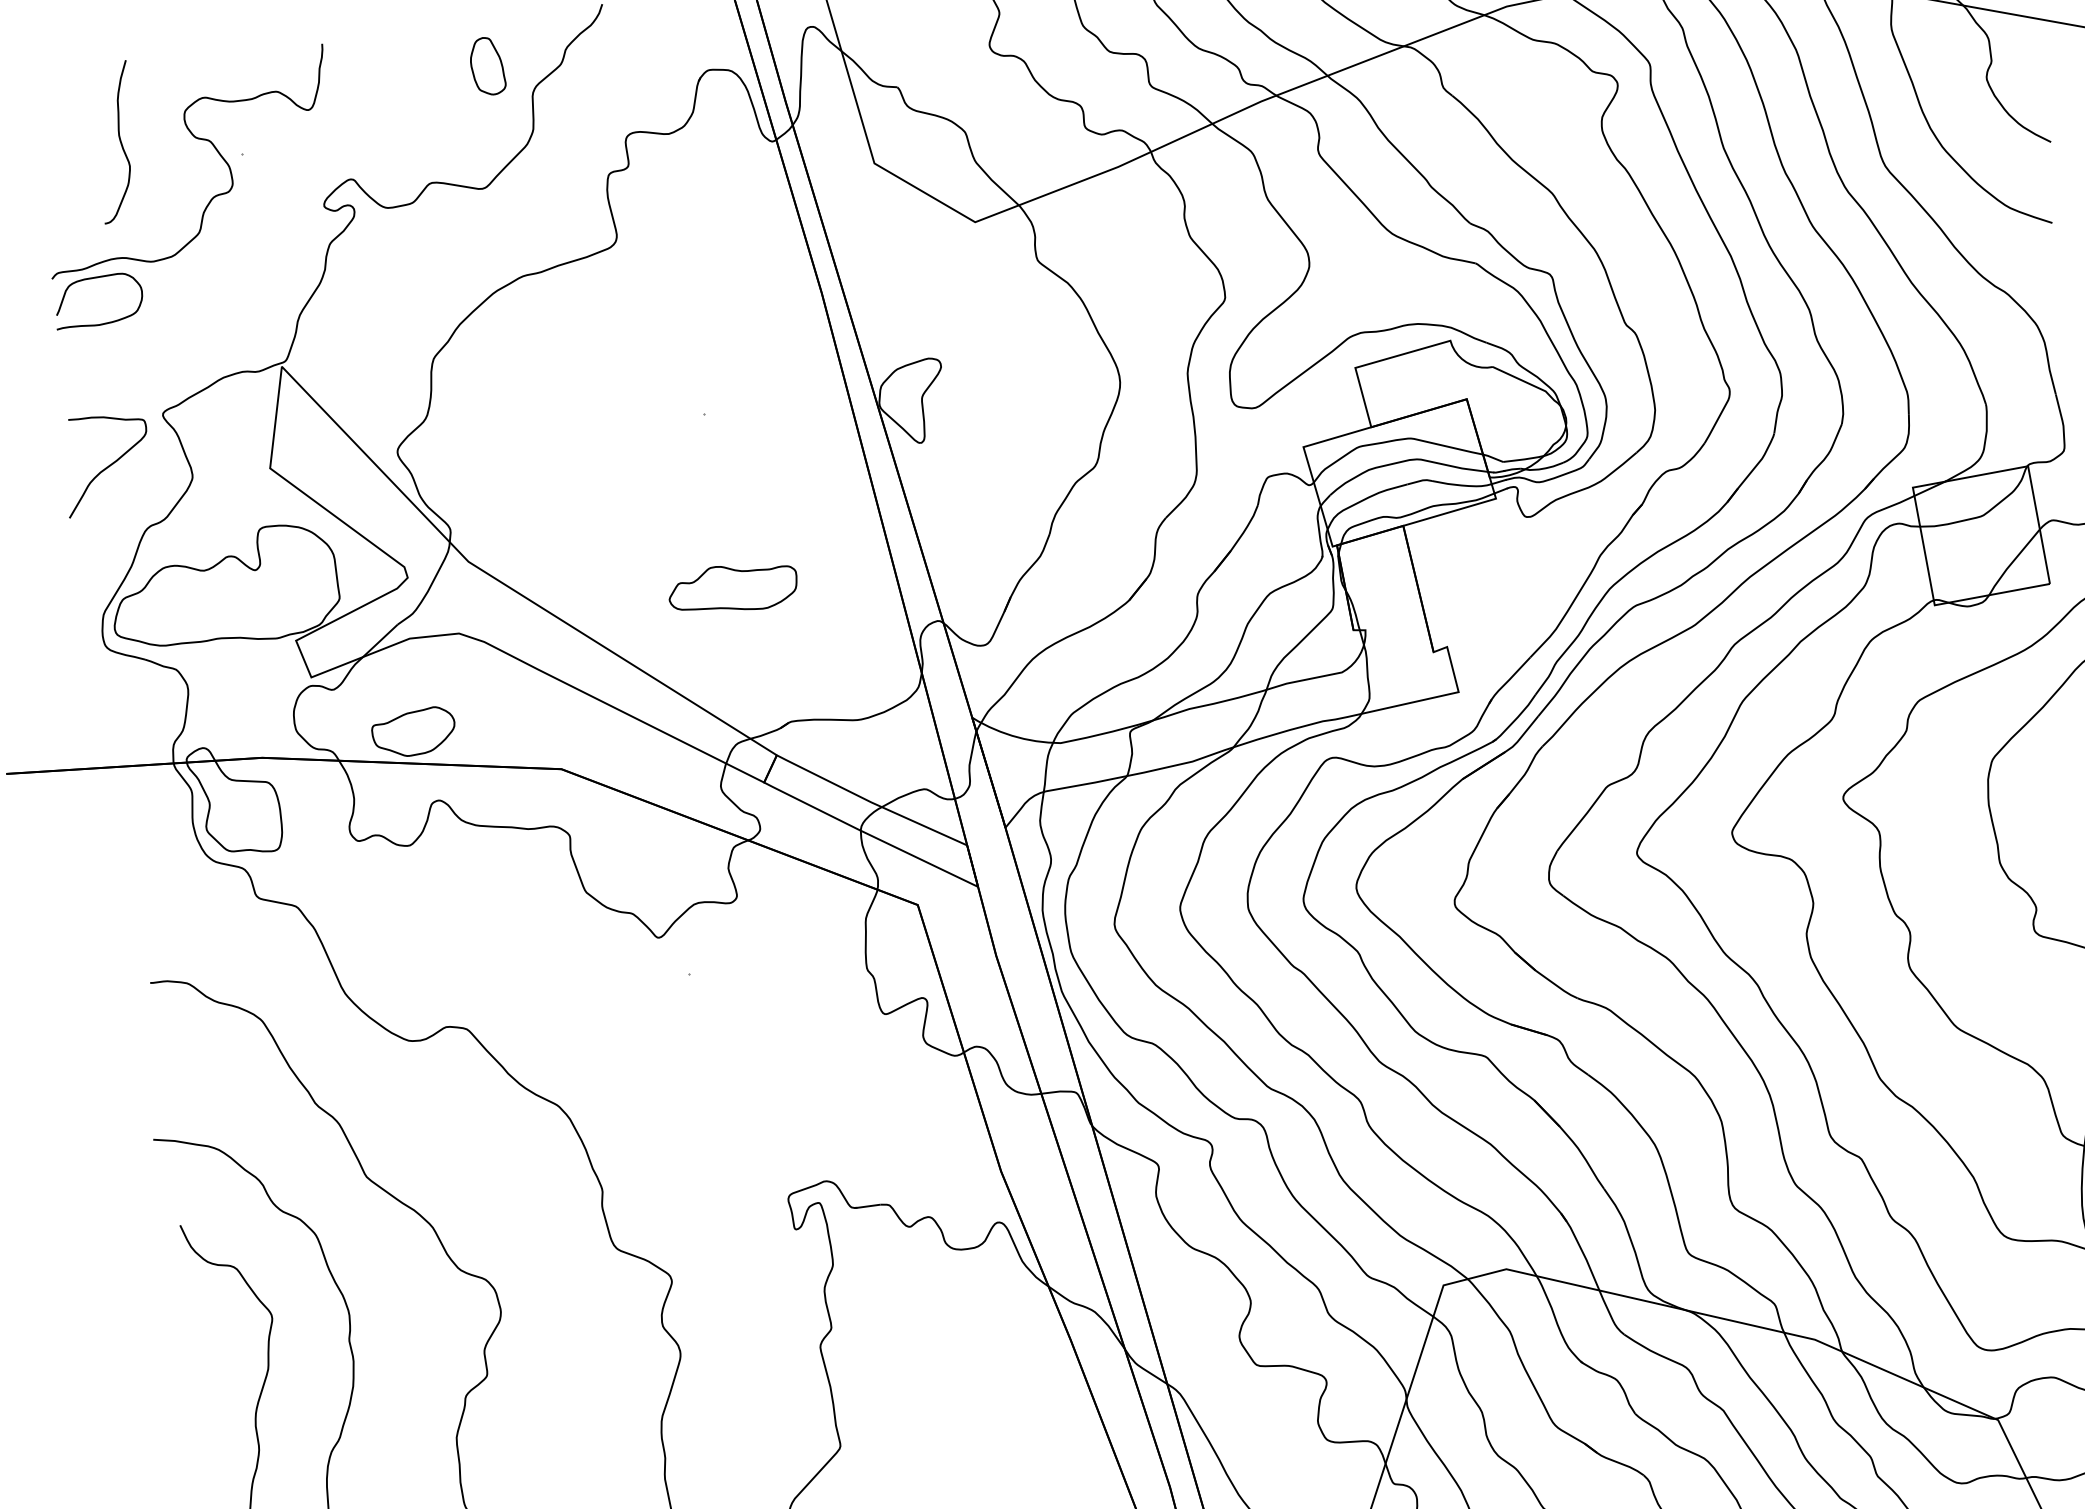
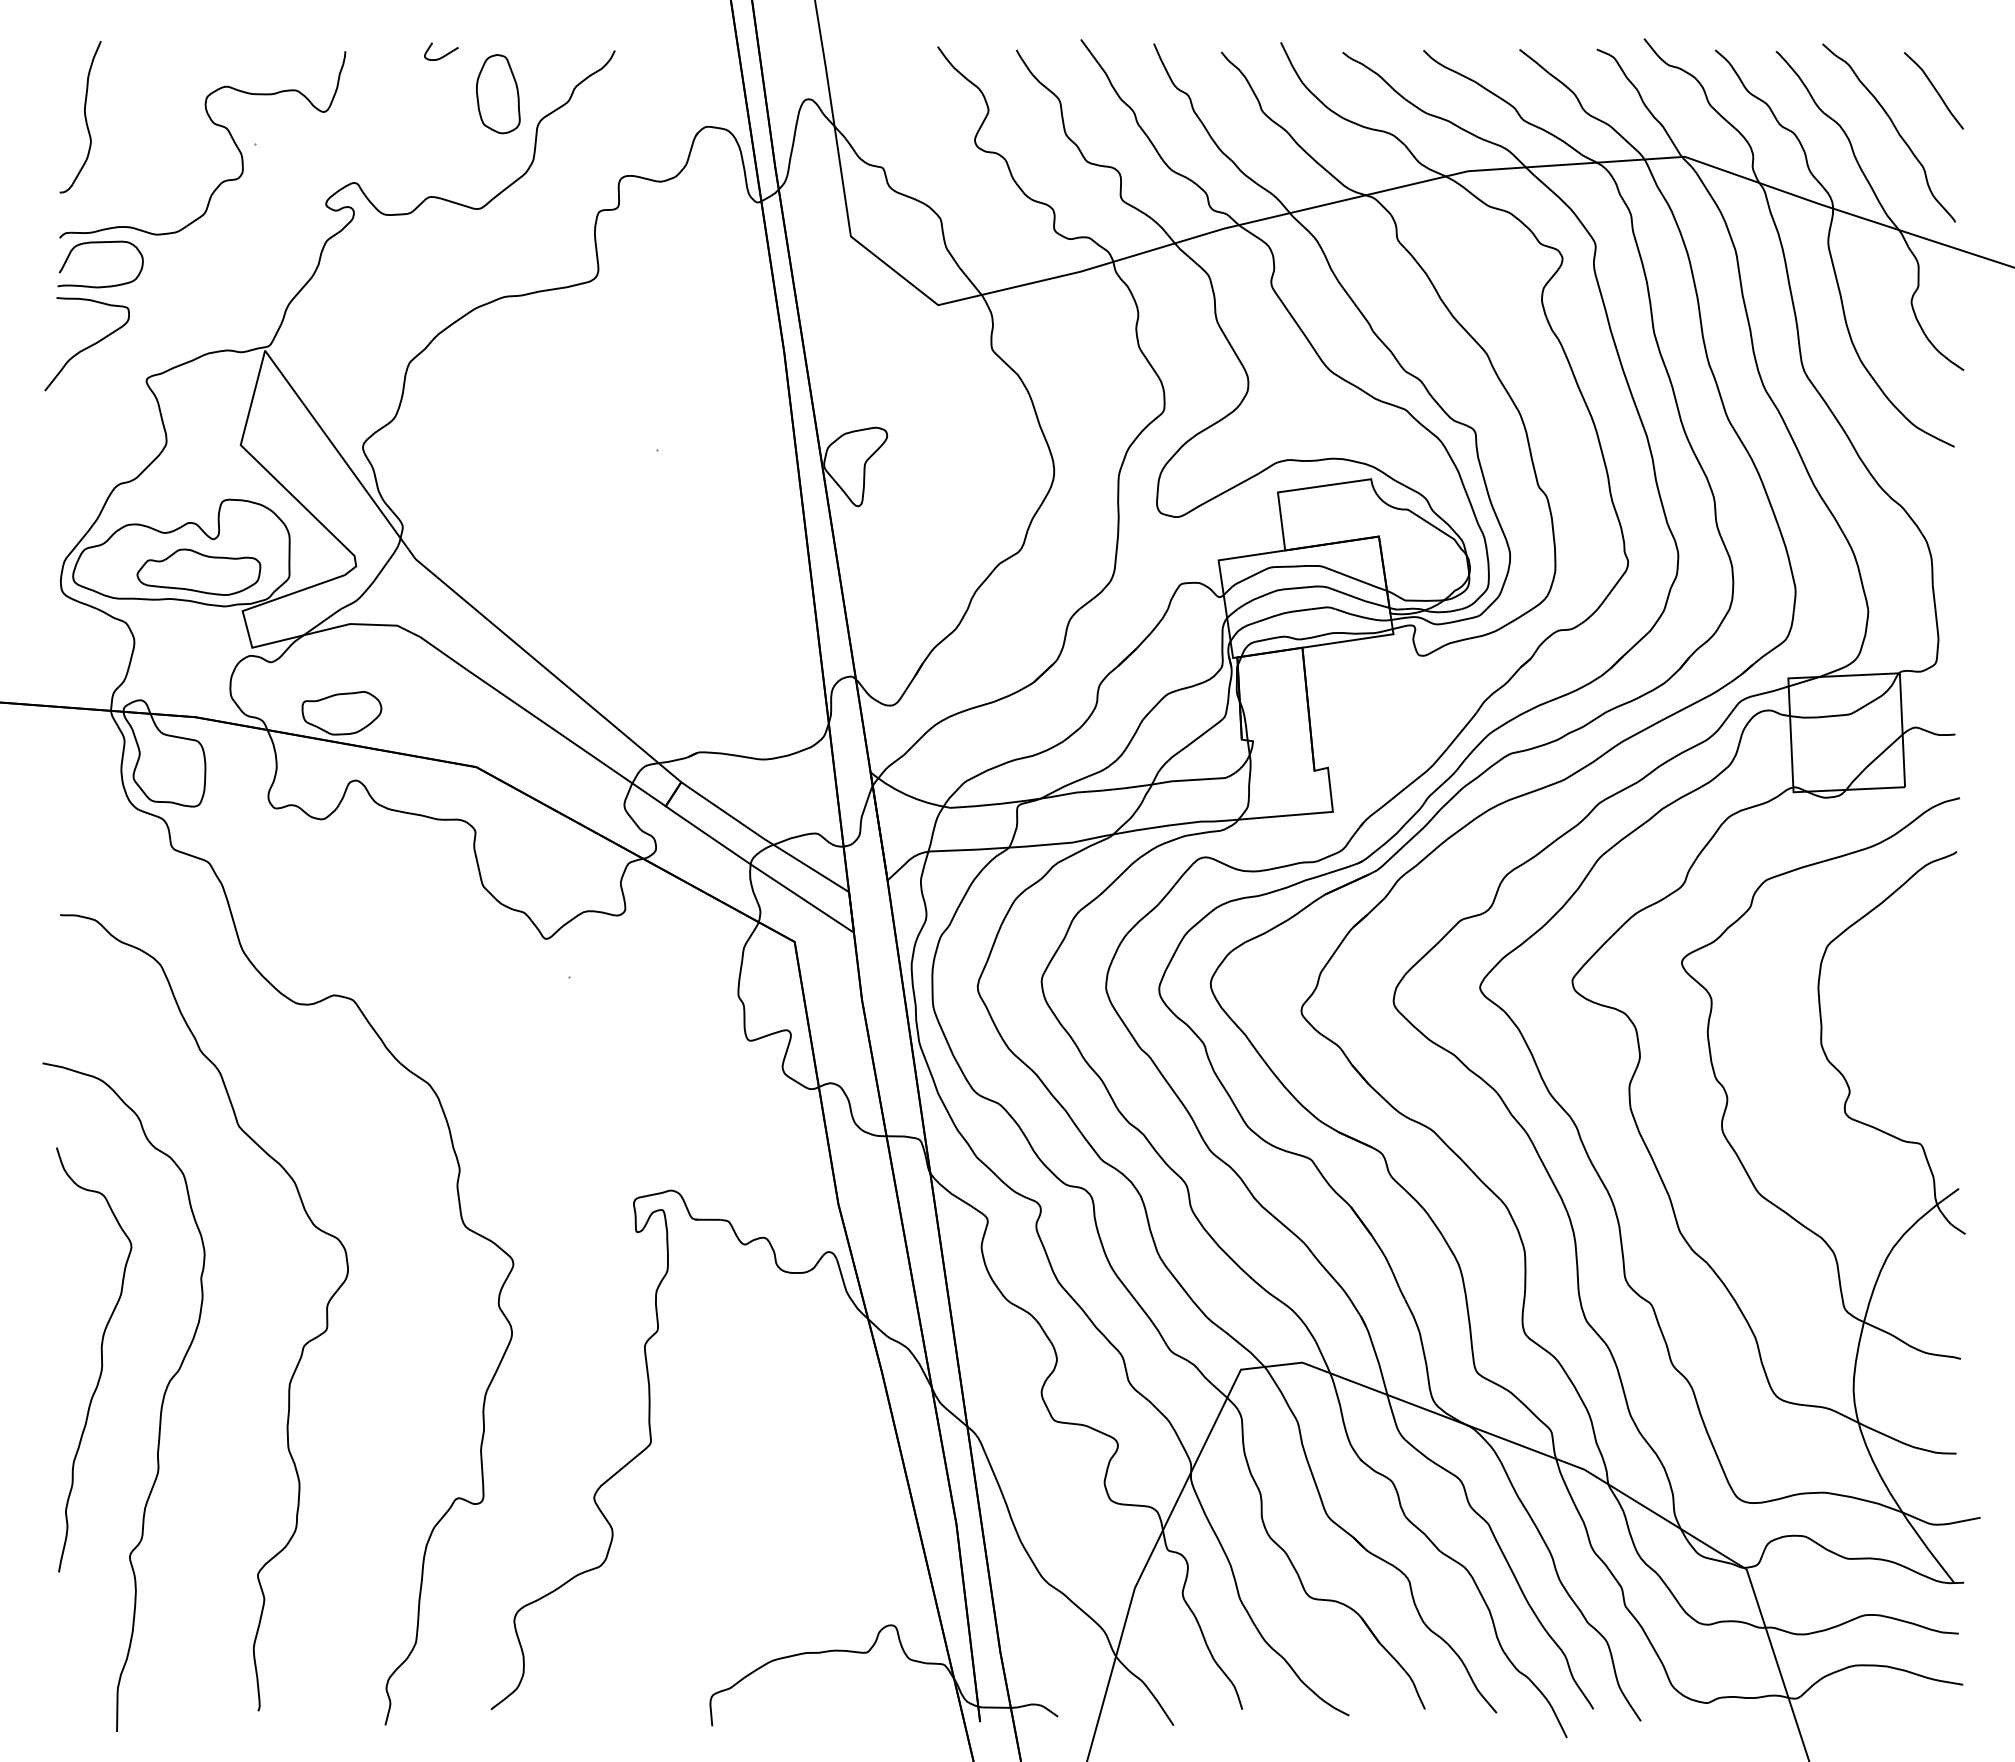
curve: (424, 34) -> (443, 55), added
part: (487, 66) -> (498, 94), size x1.43
curve: (119, 141) -> (84, 116), moved
curve: (107, 465) -> (87, 346), moved
part: (732, 587) -> (198, 571), moved

